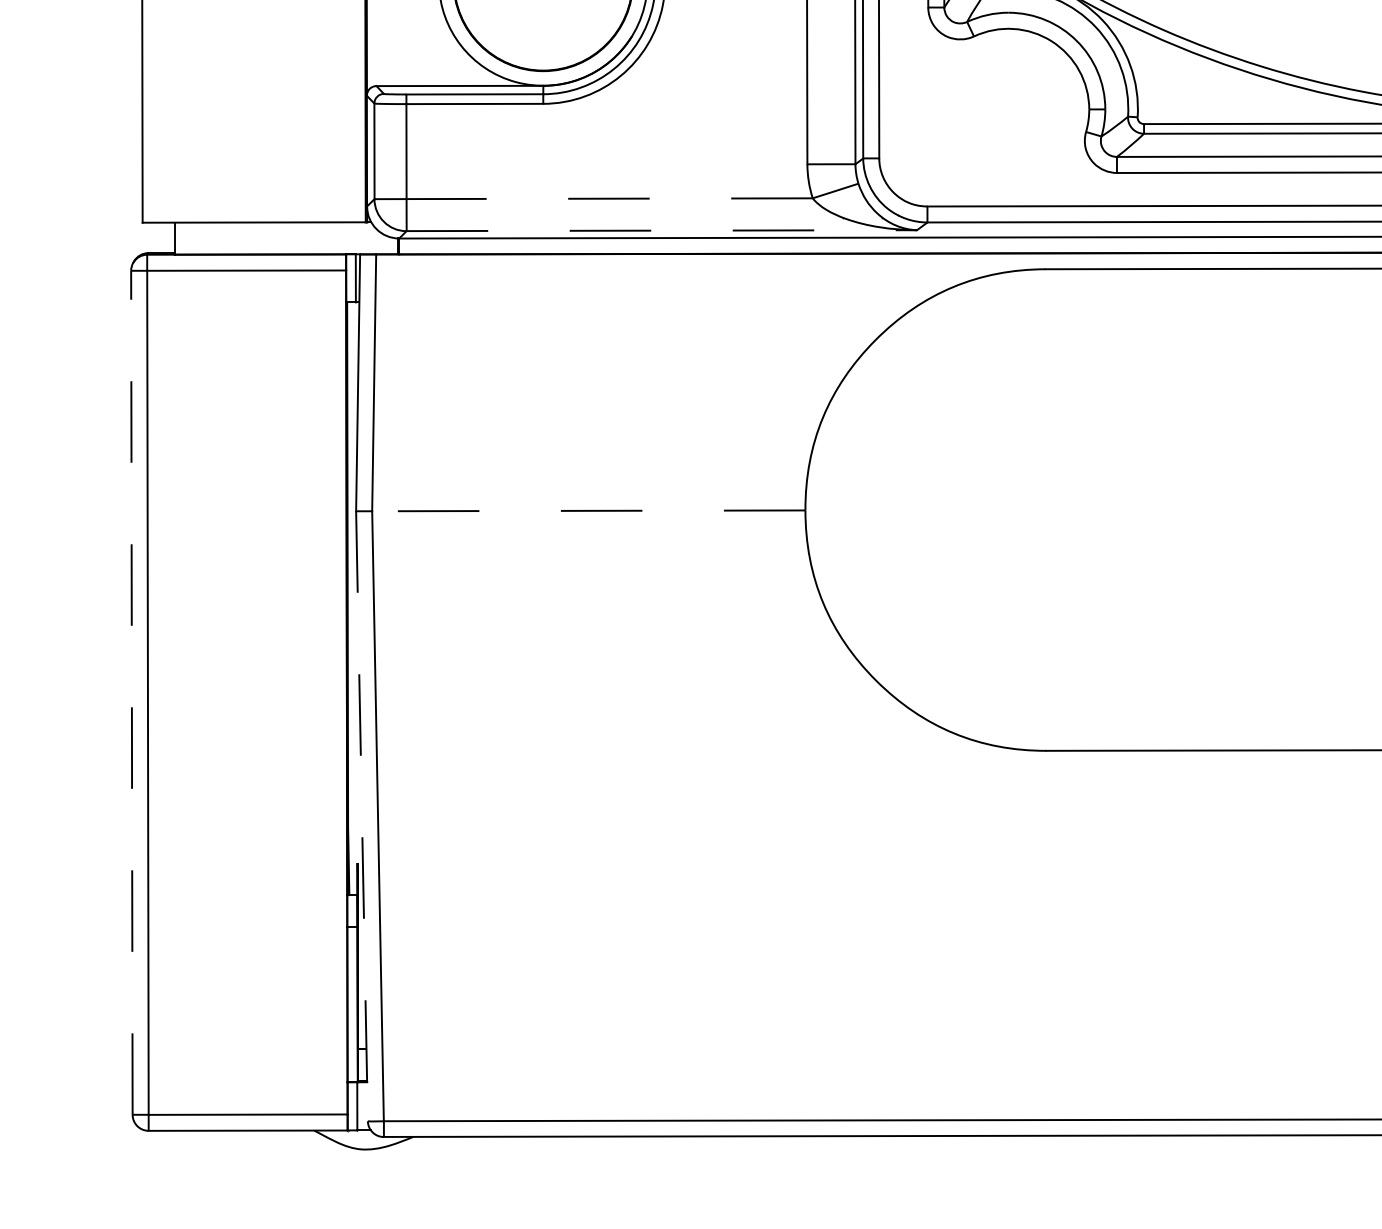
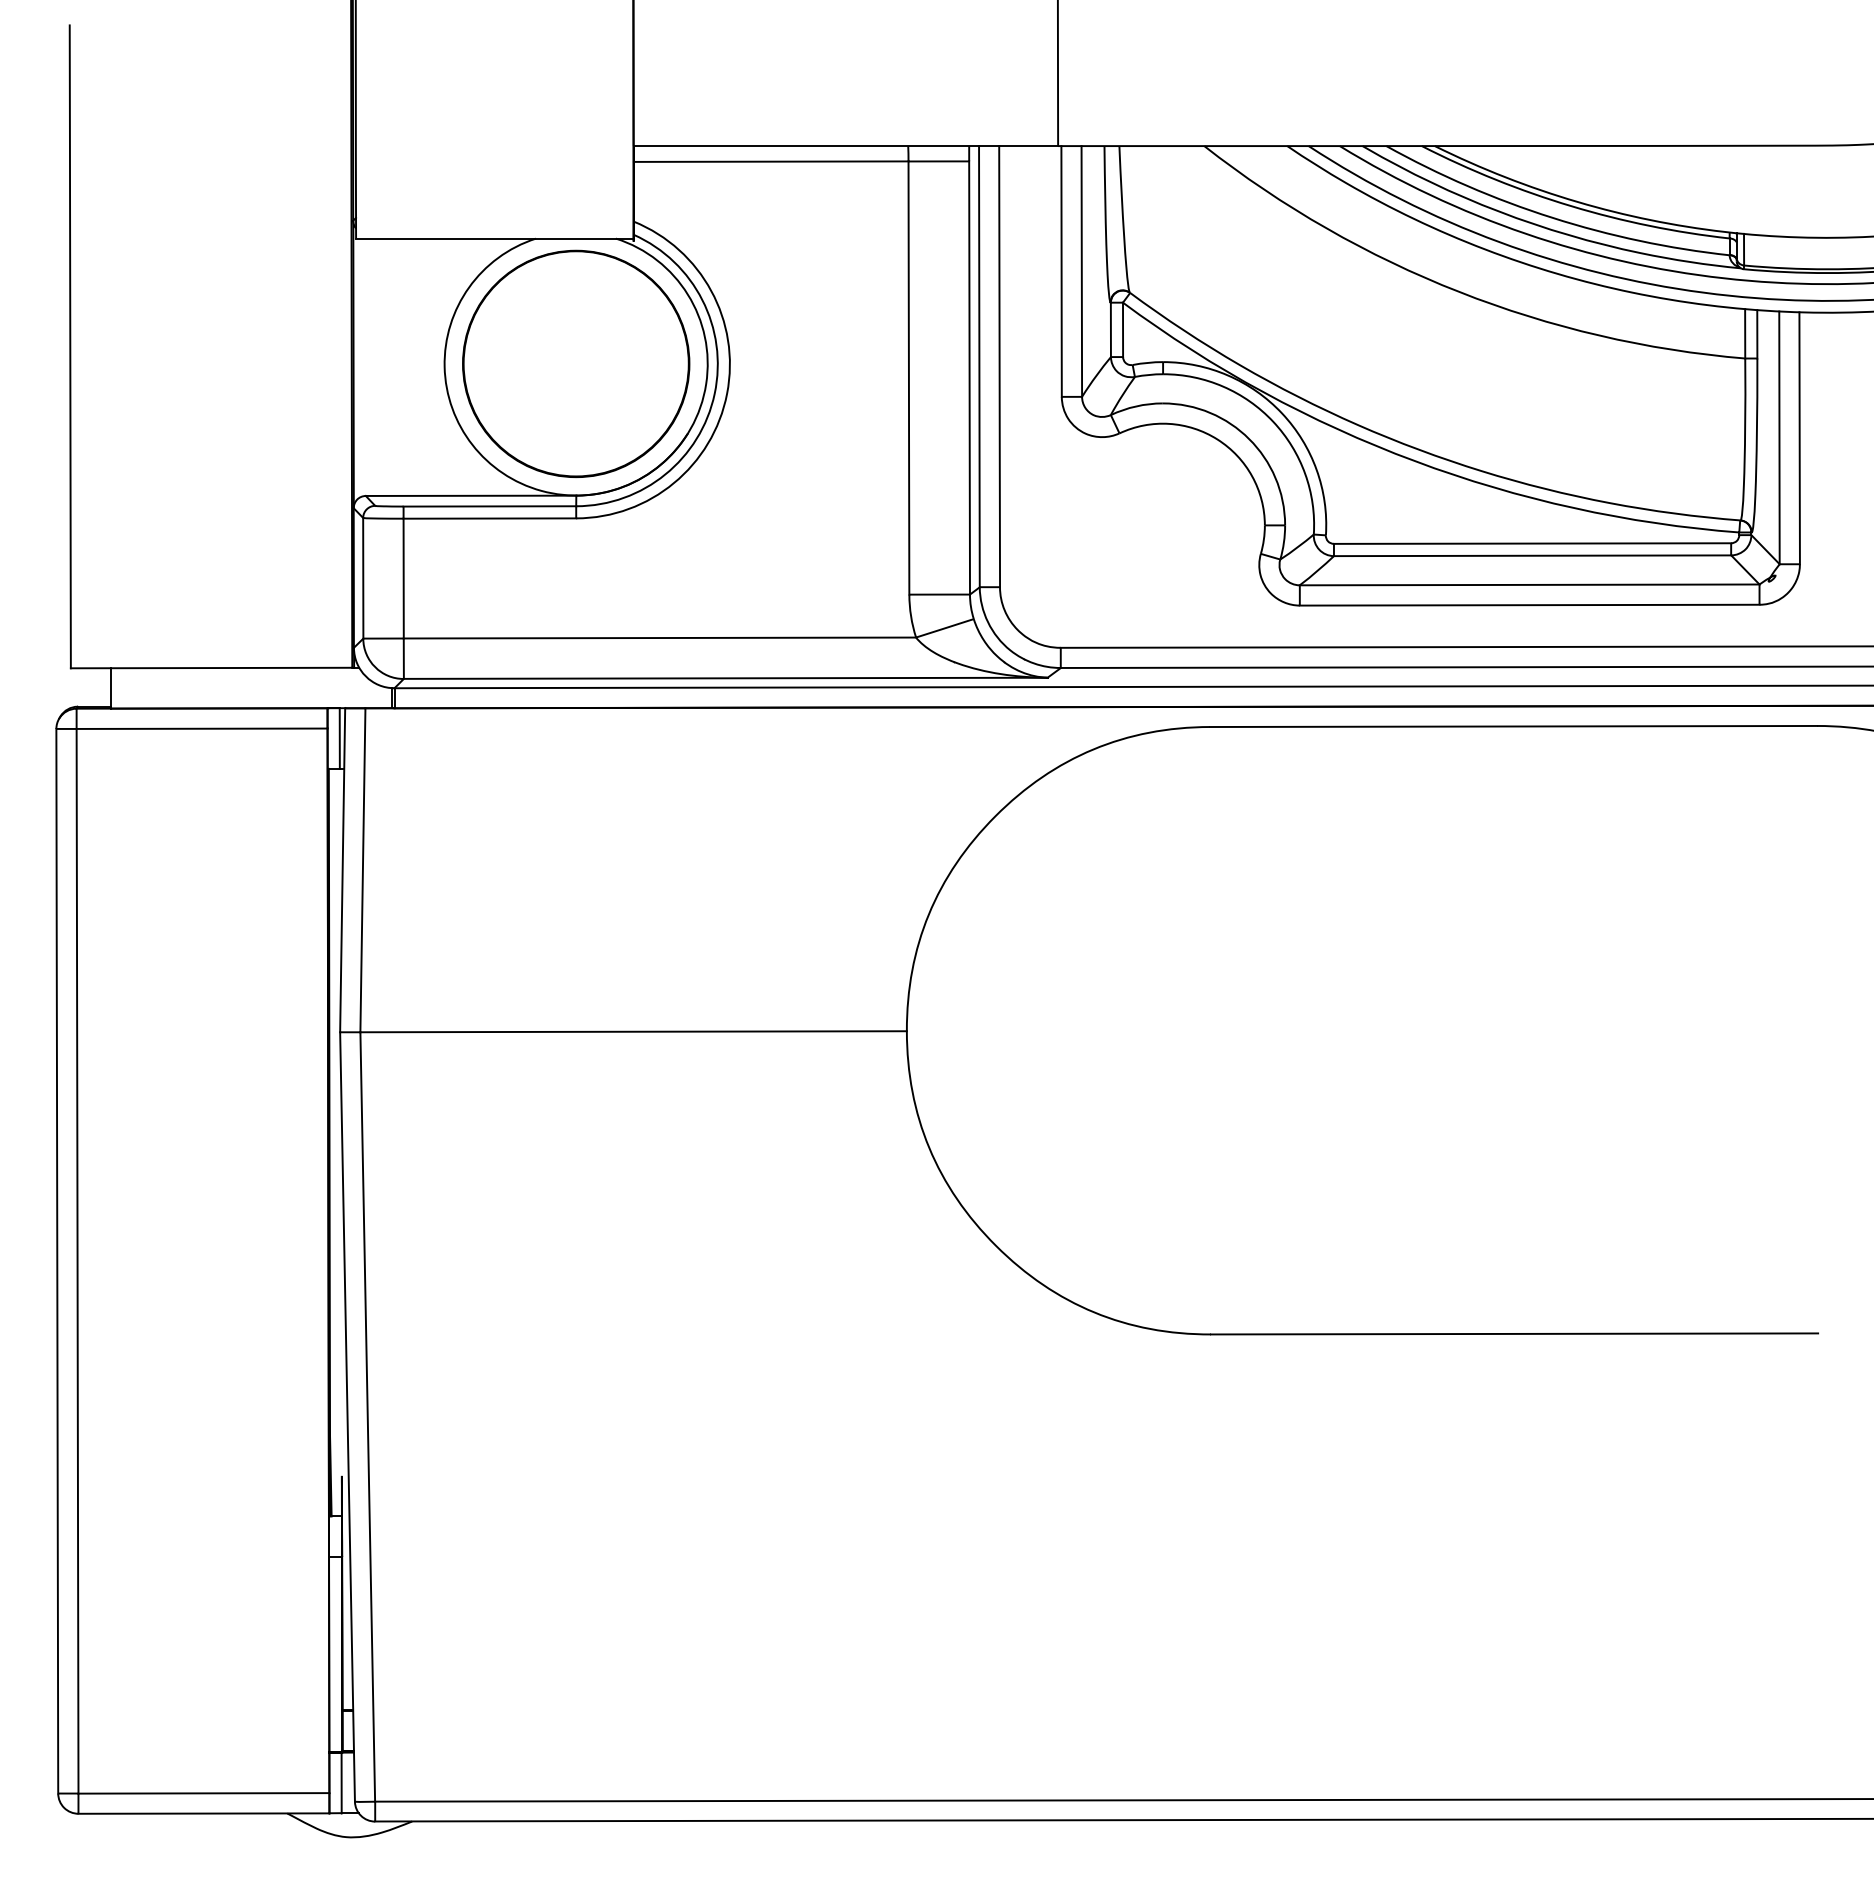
line: (609, 199) -> (659, 638), dashed -> solid
line: (661, 230) -> (725, 678), dashed -> solid
line: (588, 510) -> (633, 1031), dashed -> solid
line: (132, 692) -> (57, 1260), dashed -> solid
line: (361, 815) -> (347, 1416), dashed -> solid

